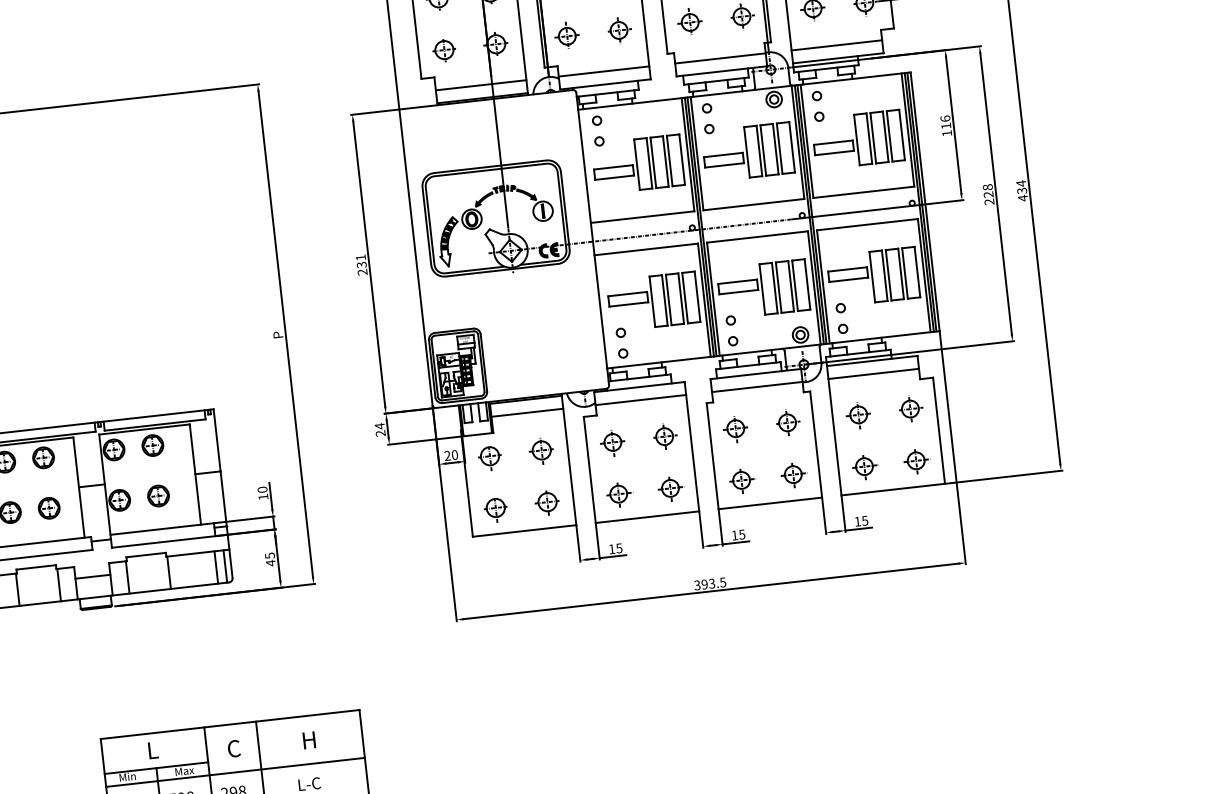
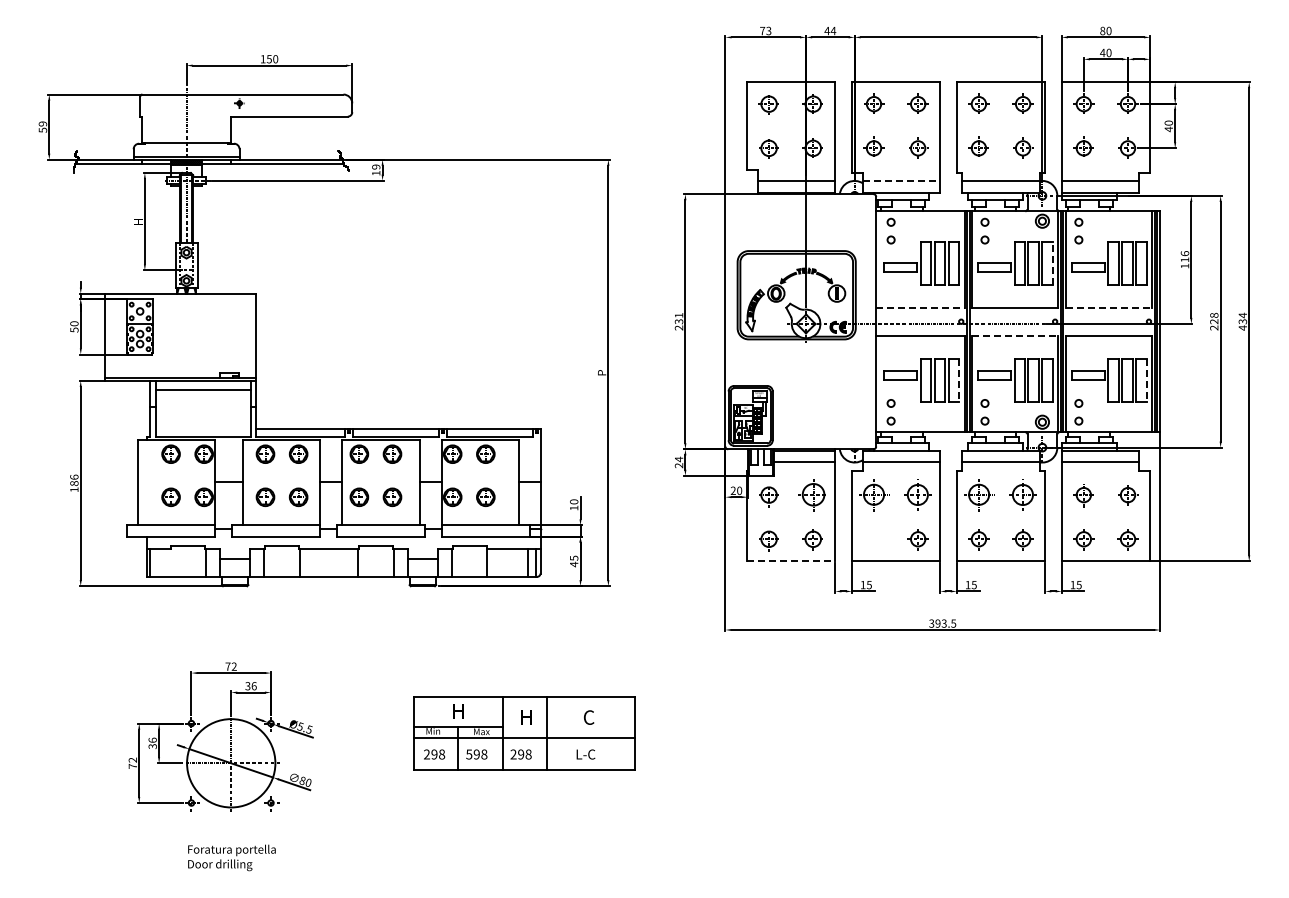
line: (603, 71) -> (901, 181), solid -> dashed
line: (792, 147) -> (1053, 263), solid -> dashed
line: (864, 191) -> (1109, 307), solid -> dashed
line: (642, 216) -> (920, 307), solid -> dashed
line: (757, 236) -> (1015, 335), solid -> dashed
line: (916, 272) -> (1146, 380), solid -> dashed
line: (697, 296) -> (959, 380), solid -> dashed
part: (788, 423) -> (1023, 495), size x1.4
part: (735, 429) -> (978, 495), size x1.4
part: (665, 437) -> (918, 495), size x1.4
part: (612, 442) -> (873, 495), size x1.4
part: (540, 450) -> (812, 495), size x1.4
part: (619, 494) -> (874, 539), removed
line: (524, 531) -> (791, 561), solid -> dashed
text: (307, 740) -> (588, 717), H -> C
text: (233, 748) -> (525, 717), C -> H
text: (155, 750) -> (459, 711), L -> H

